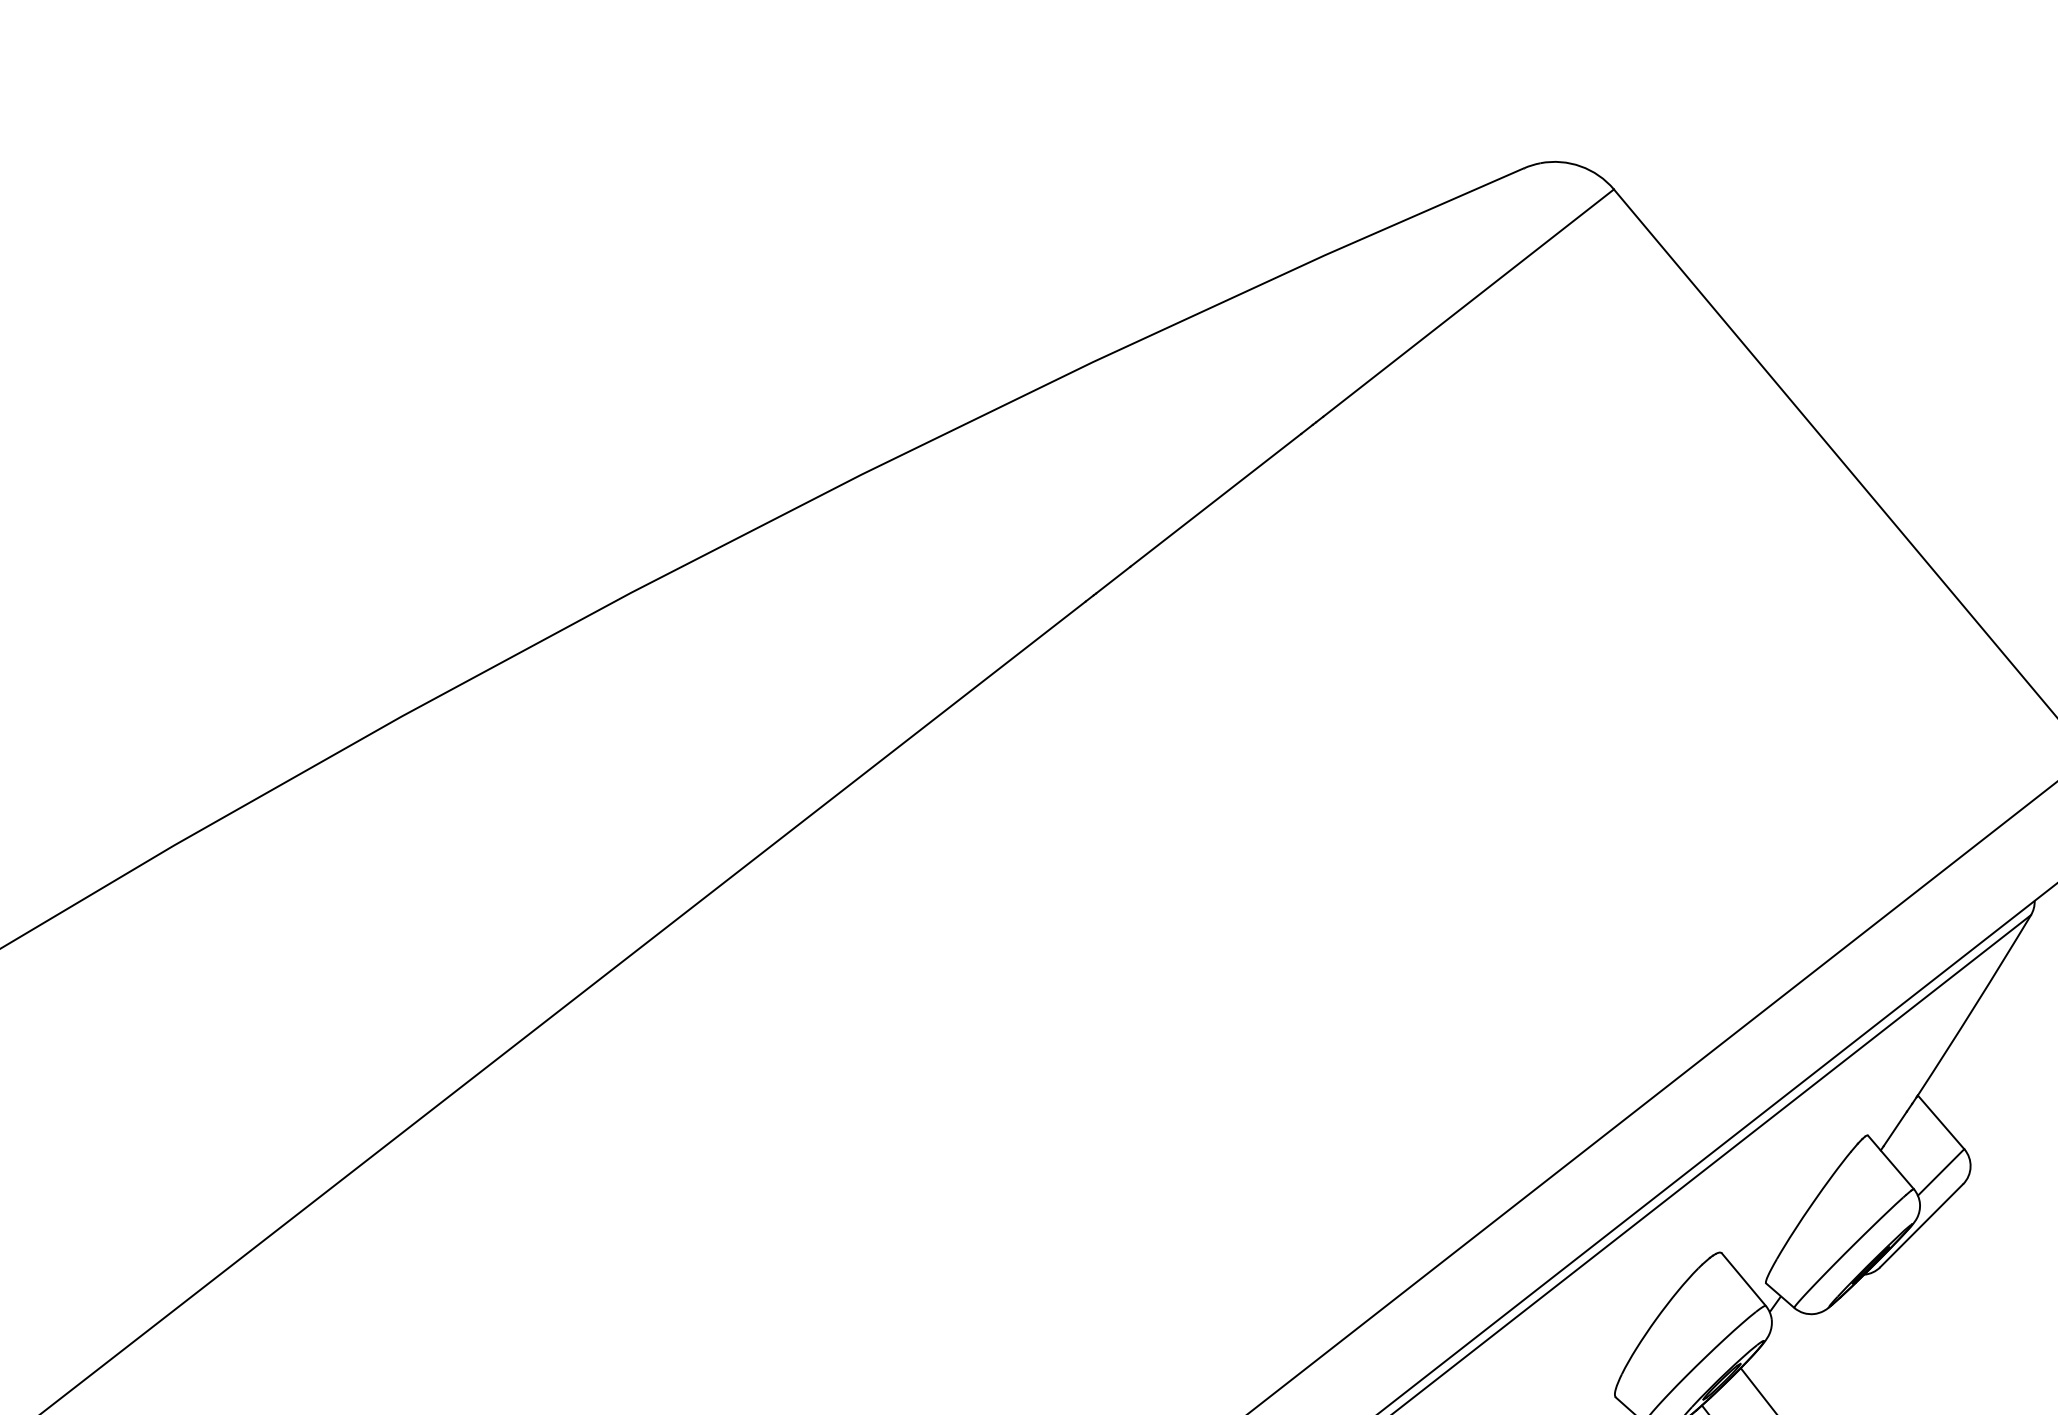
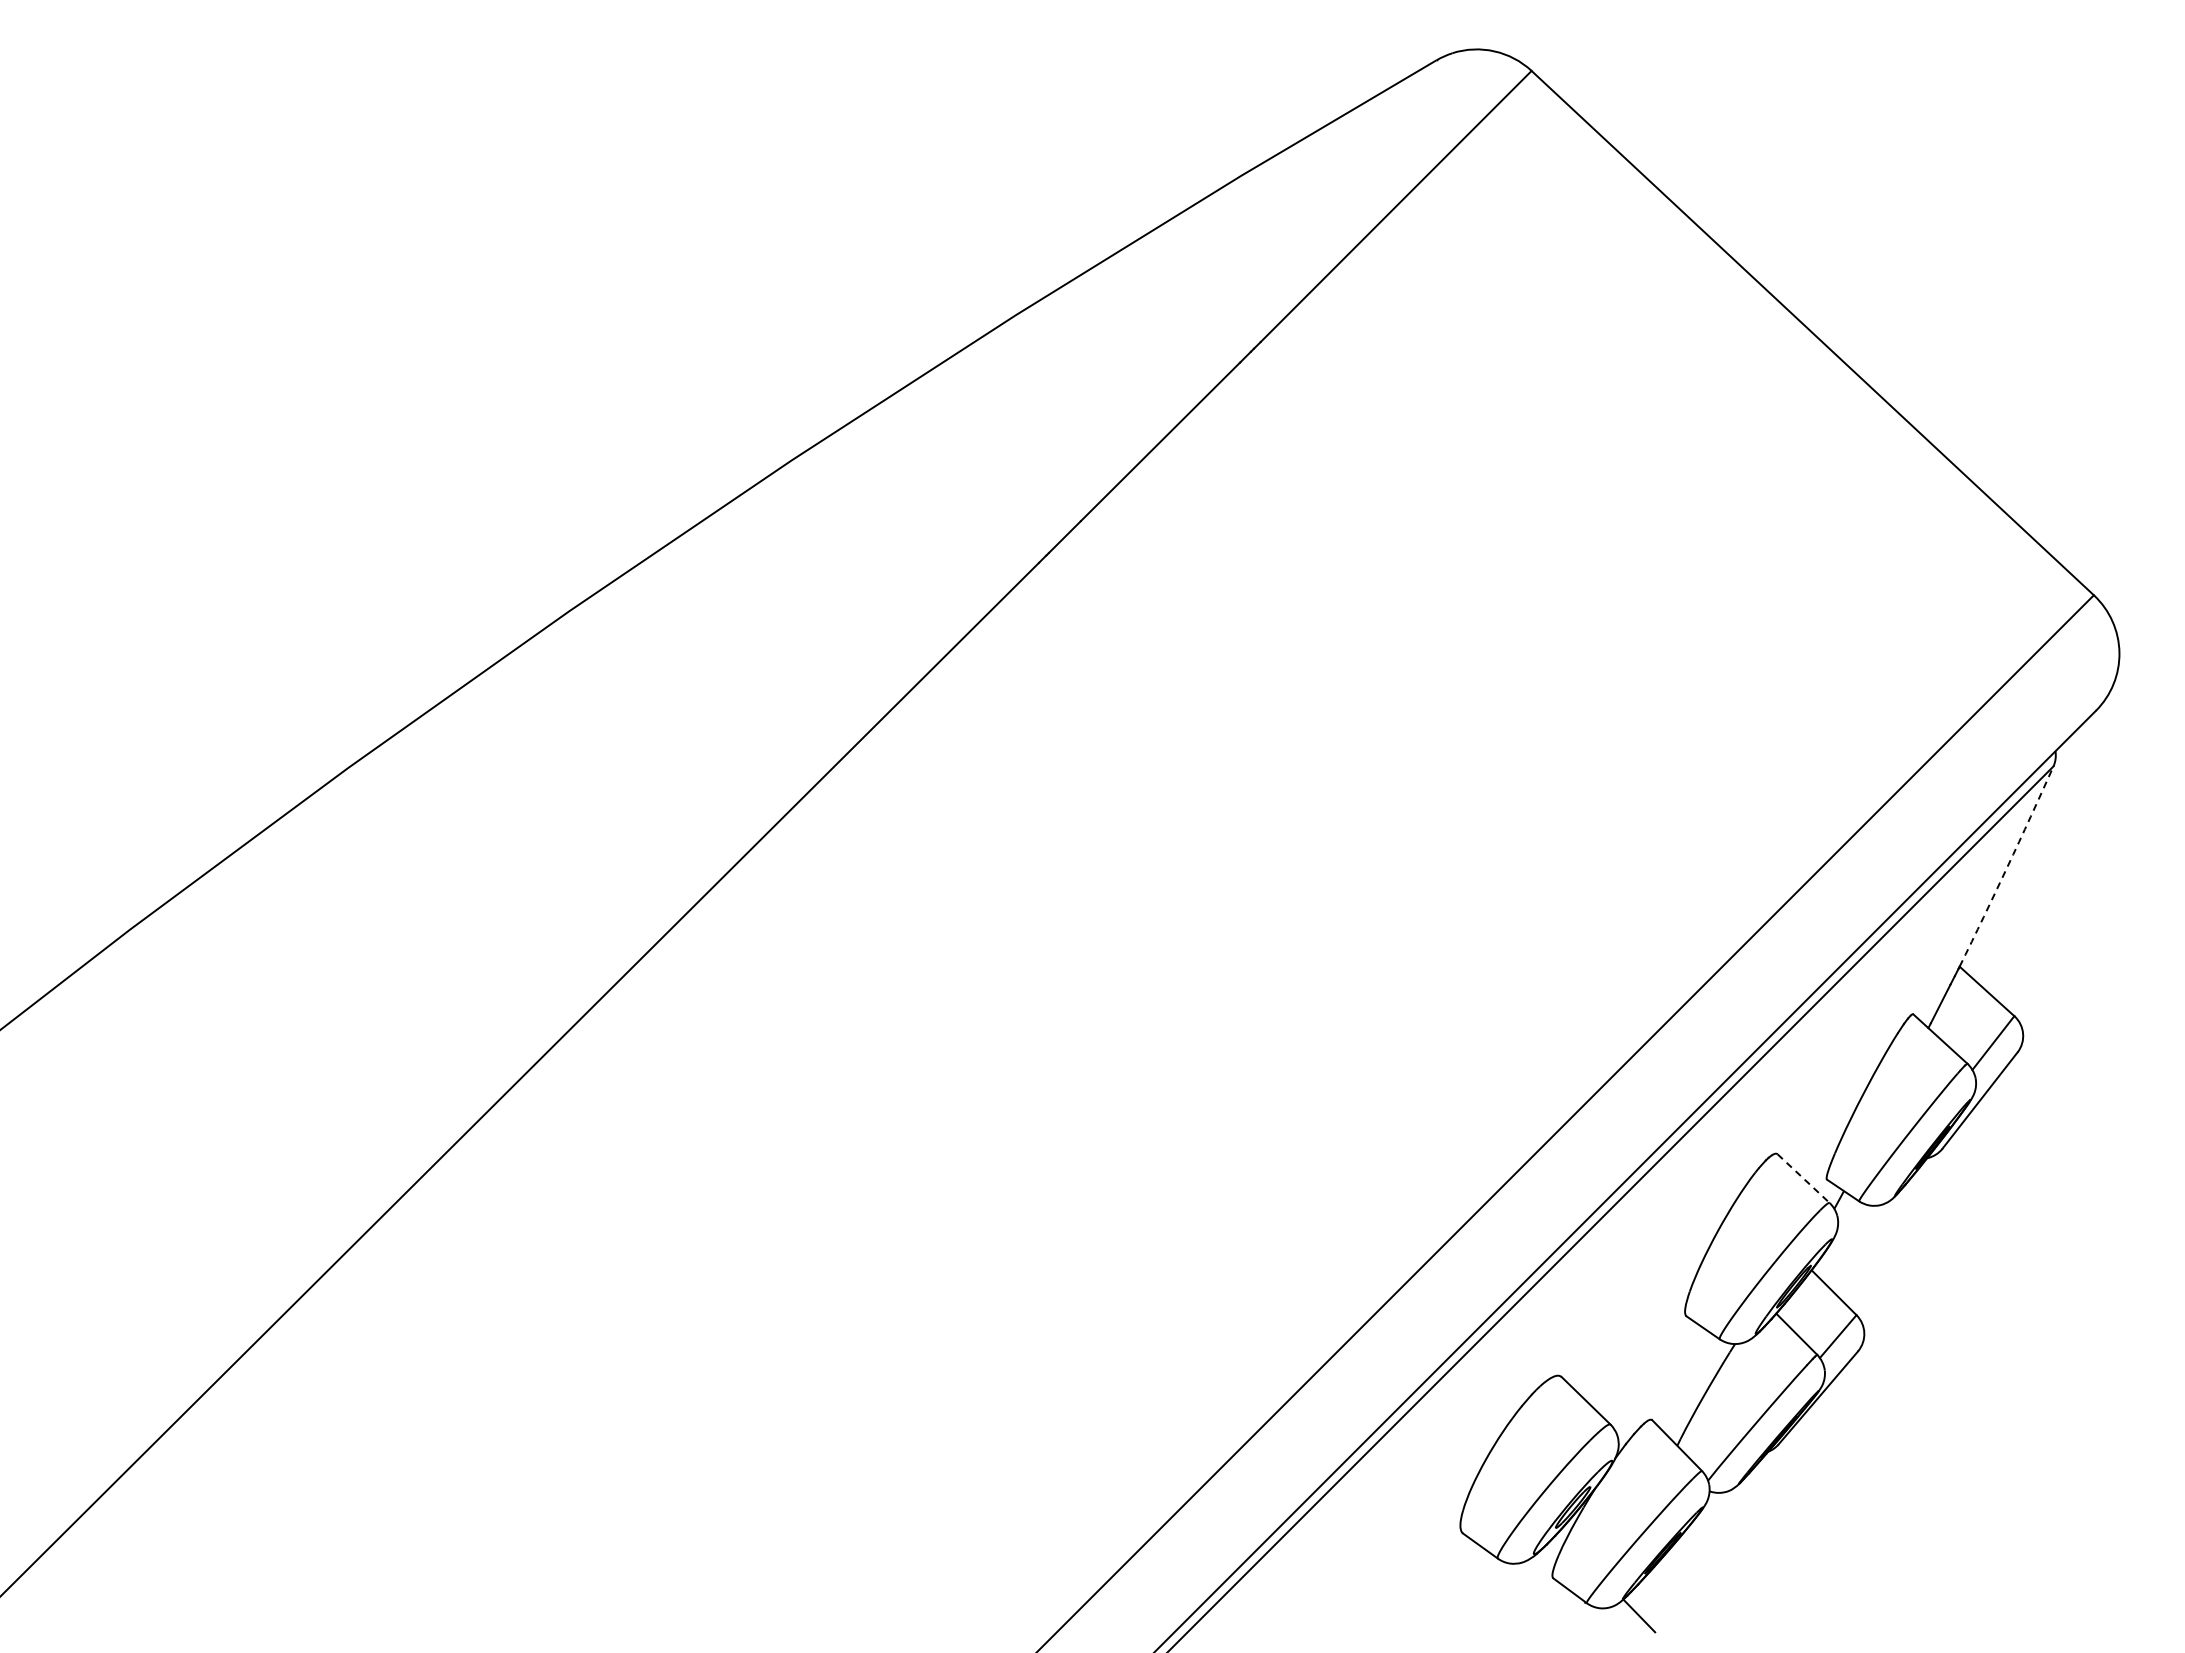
arc: (1975, 1005) -> (2007, 866), solid -> dashed
line: (1743, 1279) -> (1803, 1178), solid -> dashed

